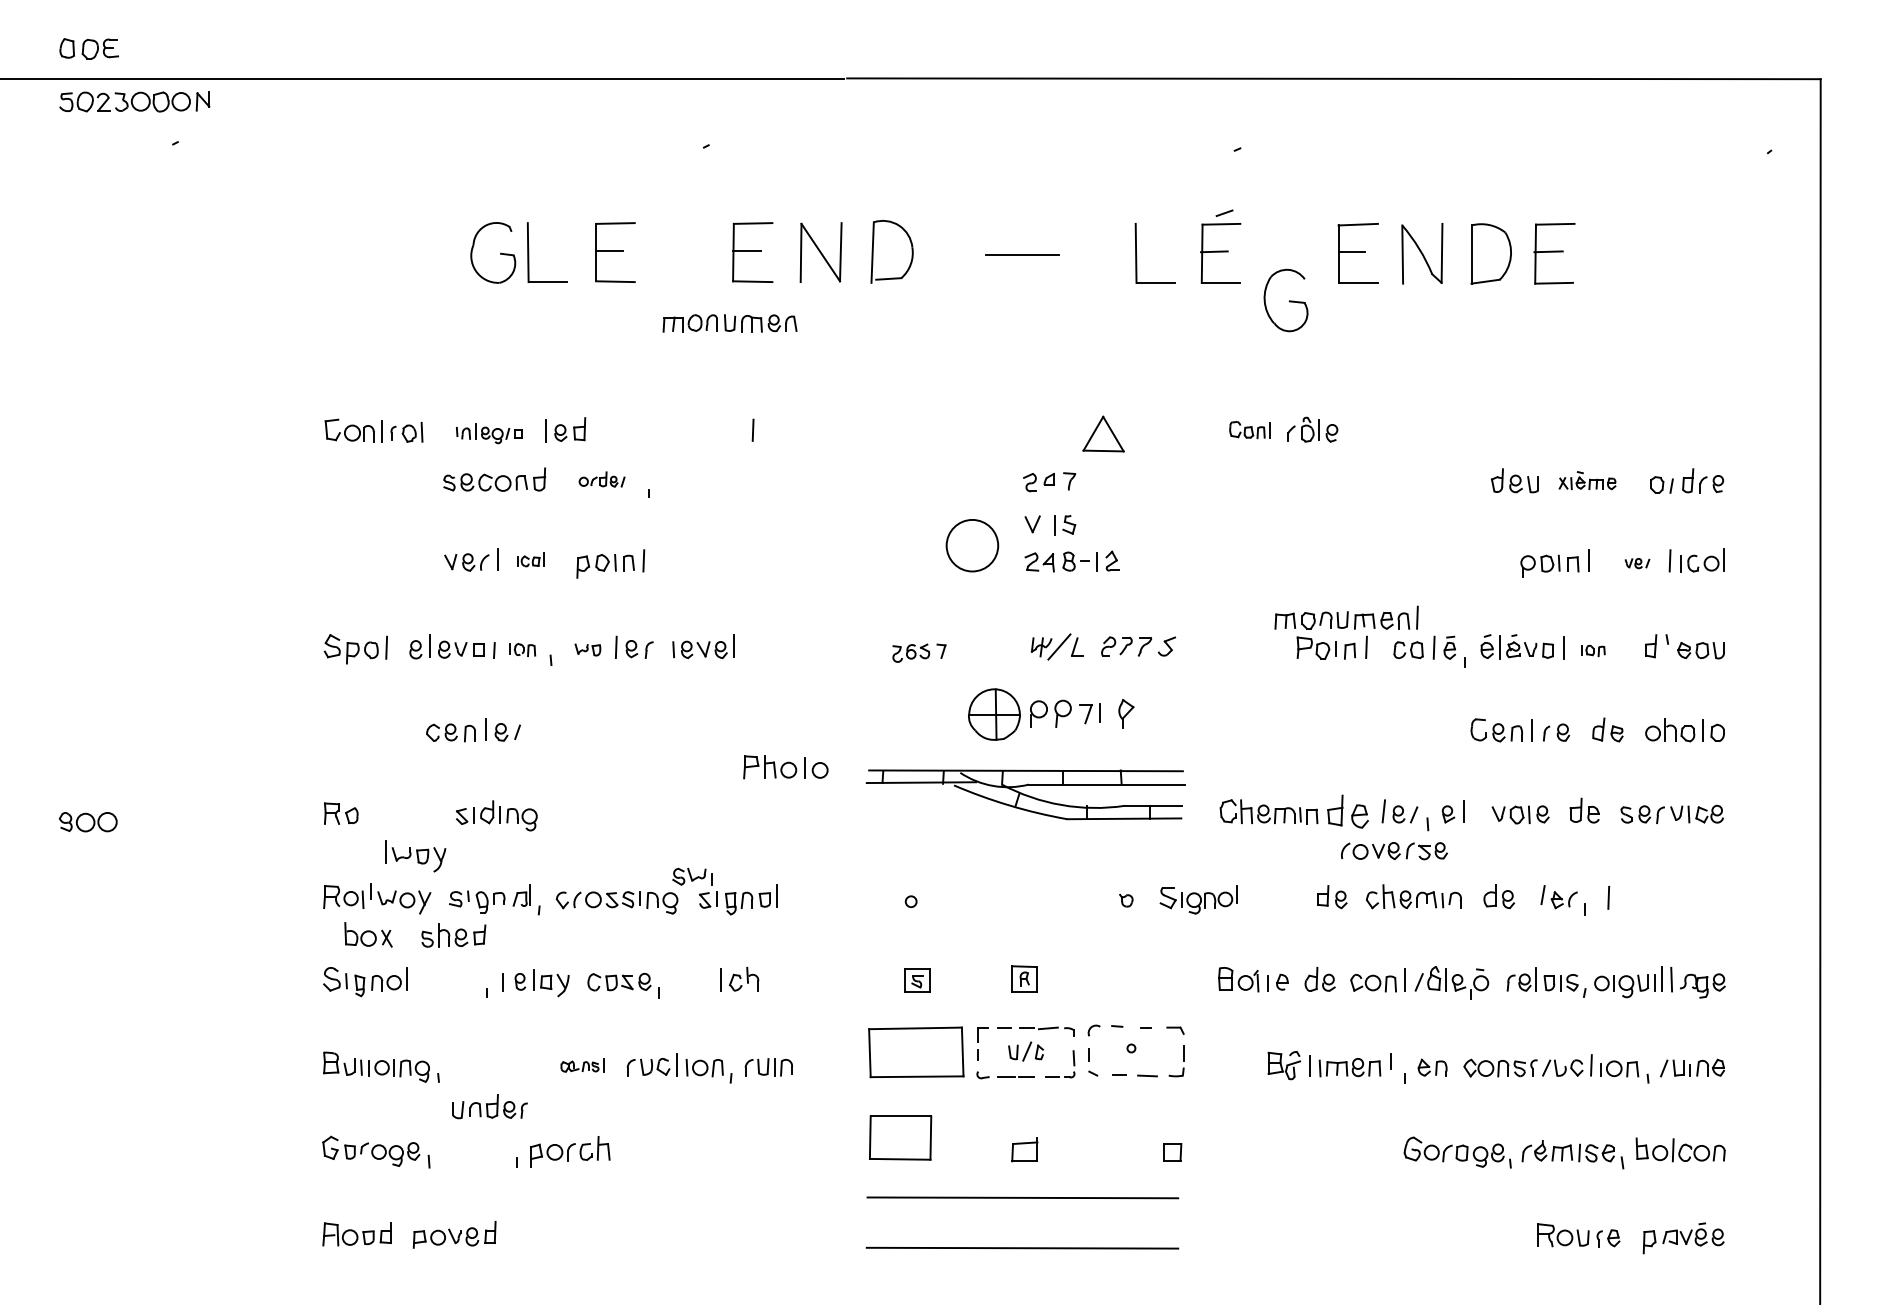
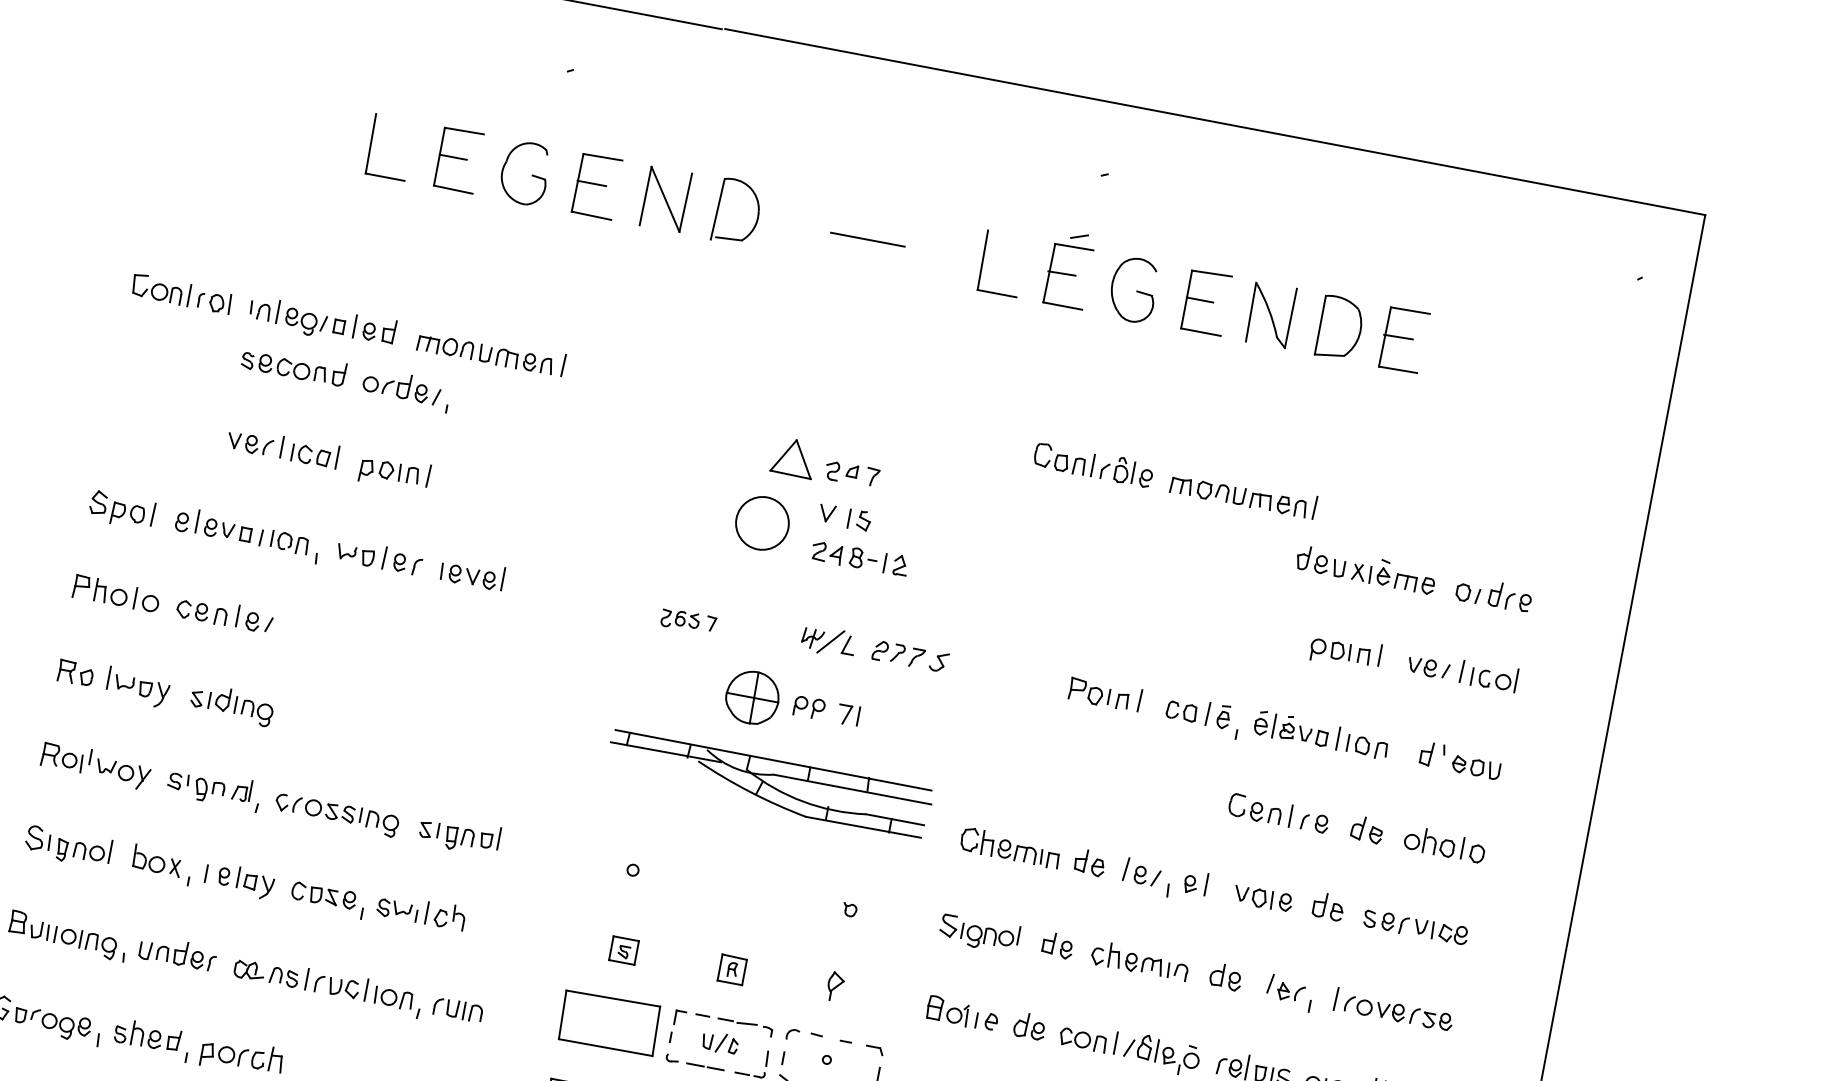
part: (500, 252) -> (532, 174), moved
part: (1285, 300) -> (1133, 289), moved
part: (729, 323) -> (484, 353), moved
part: (1249, 429) -> (1063, 459), size x1.43
part: (489, 433) -> (297, 318), size x1.43
part: (1103, 433) -> (793, 457), moved
part: (601, 479) -> (401, 386), size x1.67
part: (1587, 480) -> (1394, 574), size x1.43
part: (530, 559) -> (314, 453), size x1.67
part: (1637, 563) -> (1428, 667), size x1.67
part: (1346, 617) -> (1243, 494), moved
part: (522, 649) -> (289, 542), size x1.43
part: (587, 649) -> (355, 554), size x1.43
part: (1593, 650) -> (1367, 747), size x1.67
part: (1050, 713) -> (809, 707), size x0.71
part: (1126, 713) -> (835, 986), moved
part: (785, 767) -> (116, 594), moved
part: (1347, 811) -> (1089, 862), size x0.71
part: (1394, 851) -> (1398, 1013), moved
part: (415, 856) -> (138, 687), moved
part: (692, 876) -> (397, 909), moved
part: (1198, 899) -> (979, 933), moved
part: (368, 934) -> (157, 860), moved
part: (453, 935) -> (147, 1035), moved
part: (582, 1065) -> (270, 972), size x1.67
part: (489, 1106) -> (177, 952), moved

